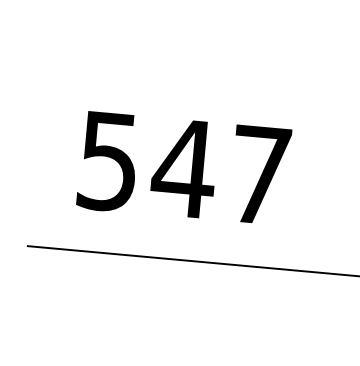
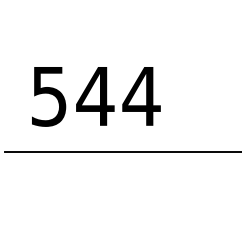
text: (259, 175) -> (141, 96), 547 -> 544

